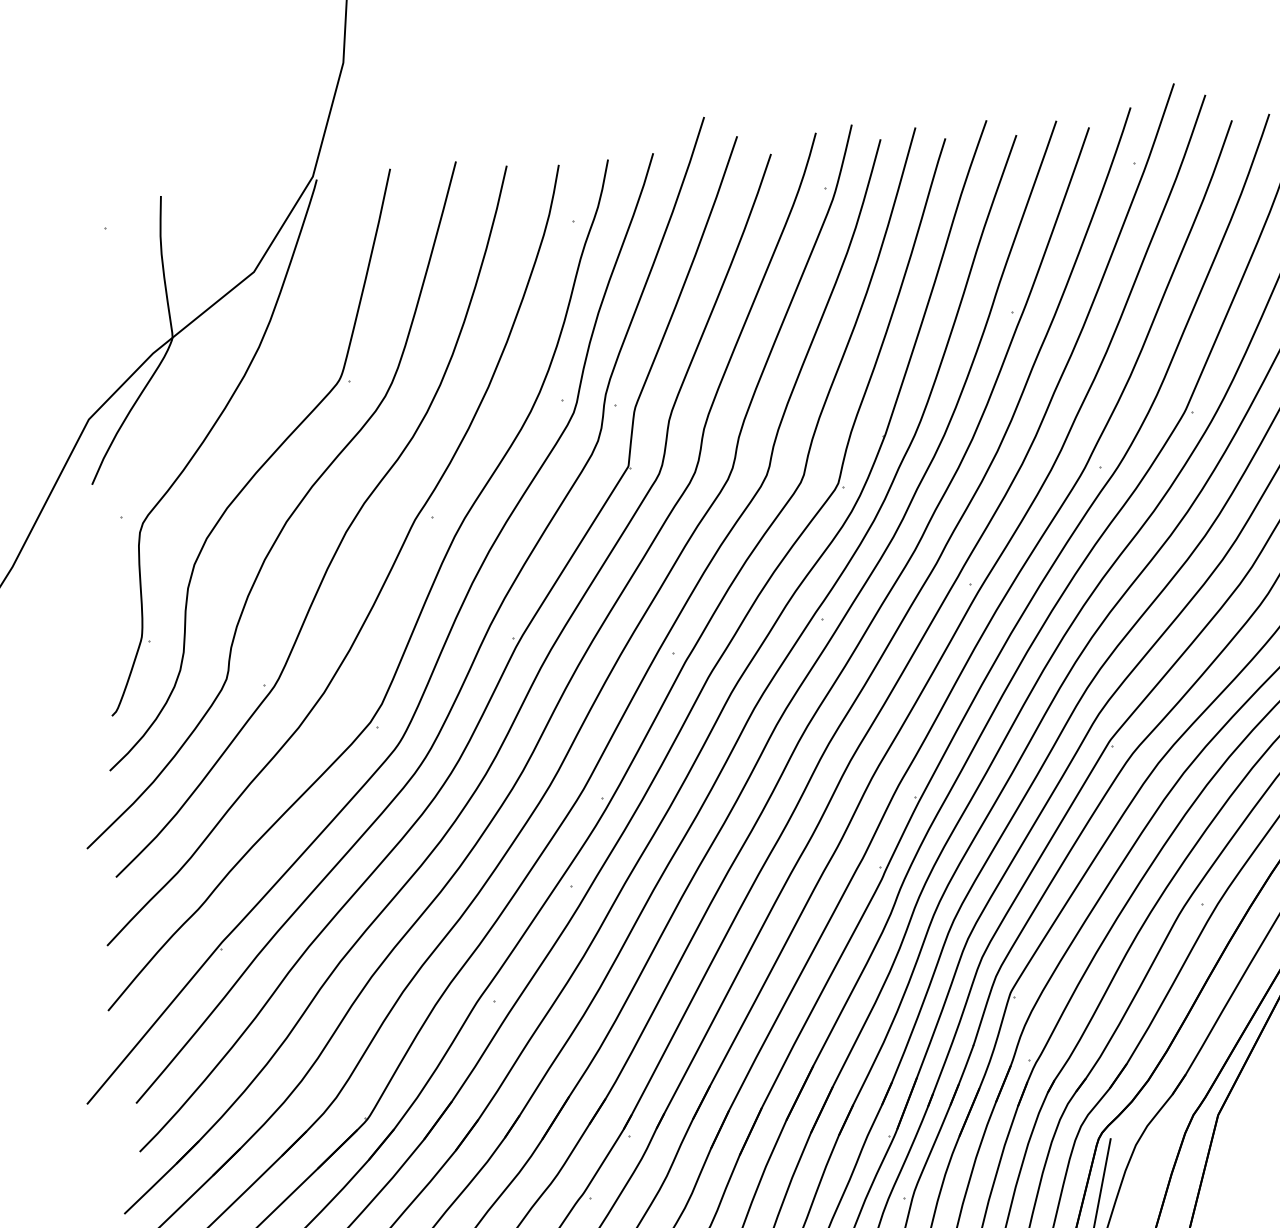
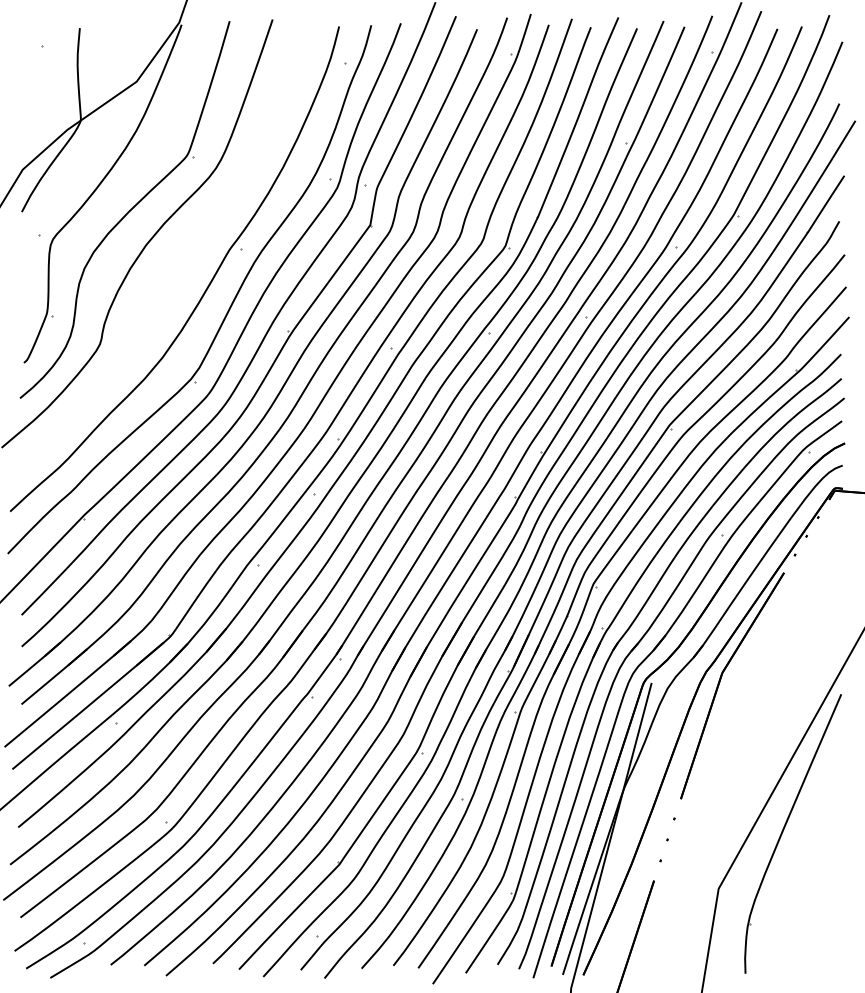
part: (340, 538) -> (180, 258), removed

